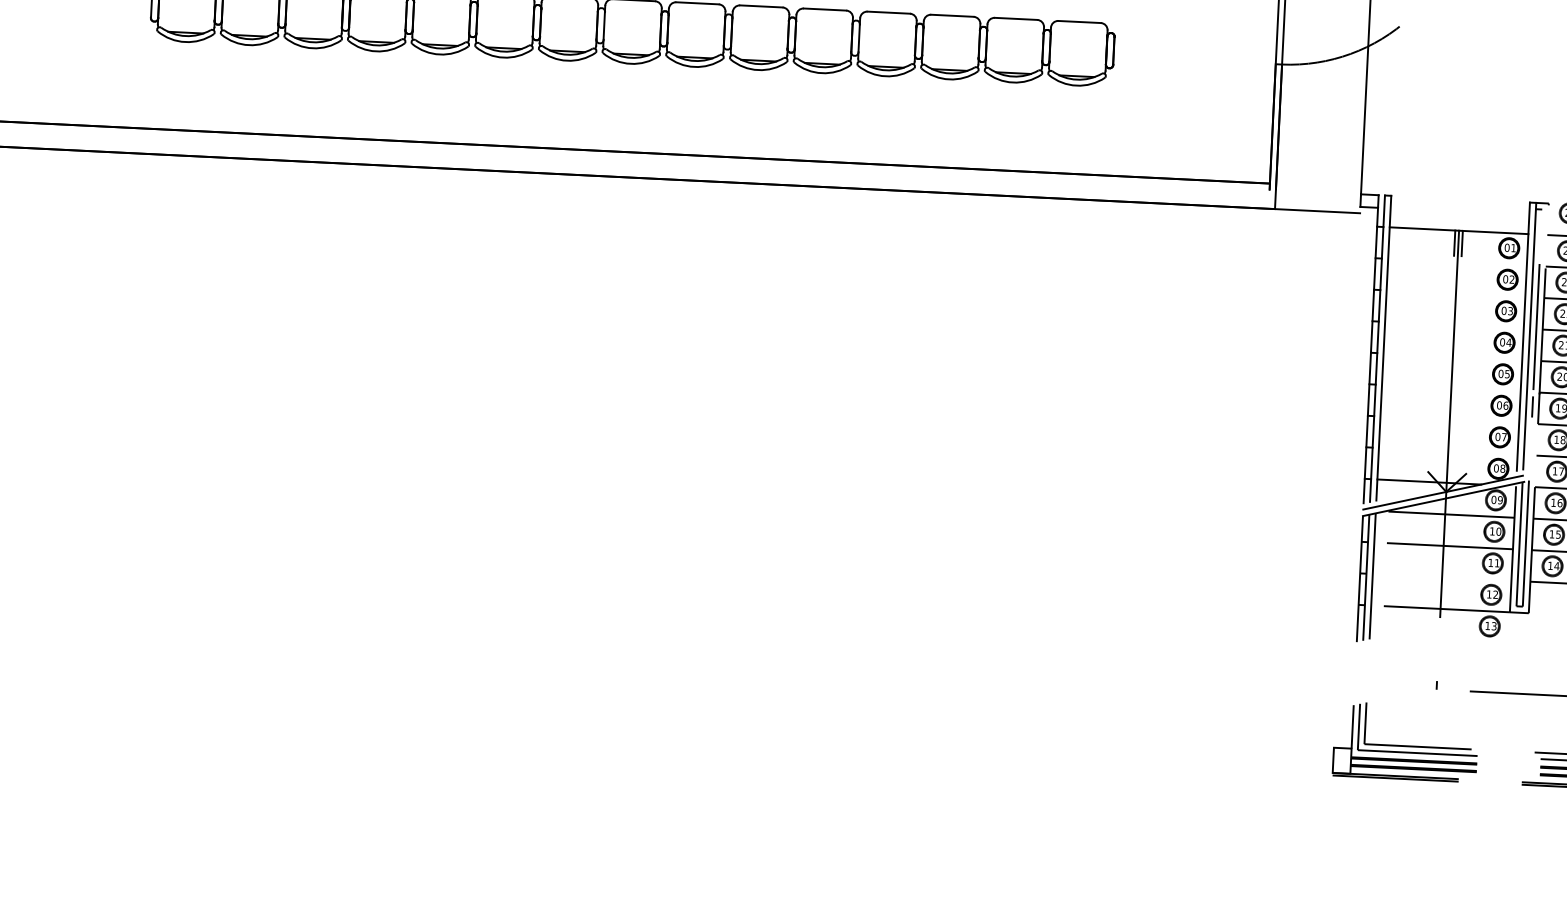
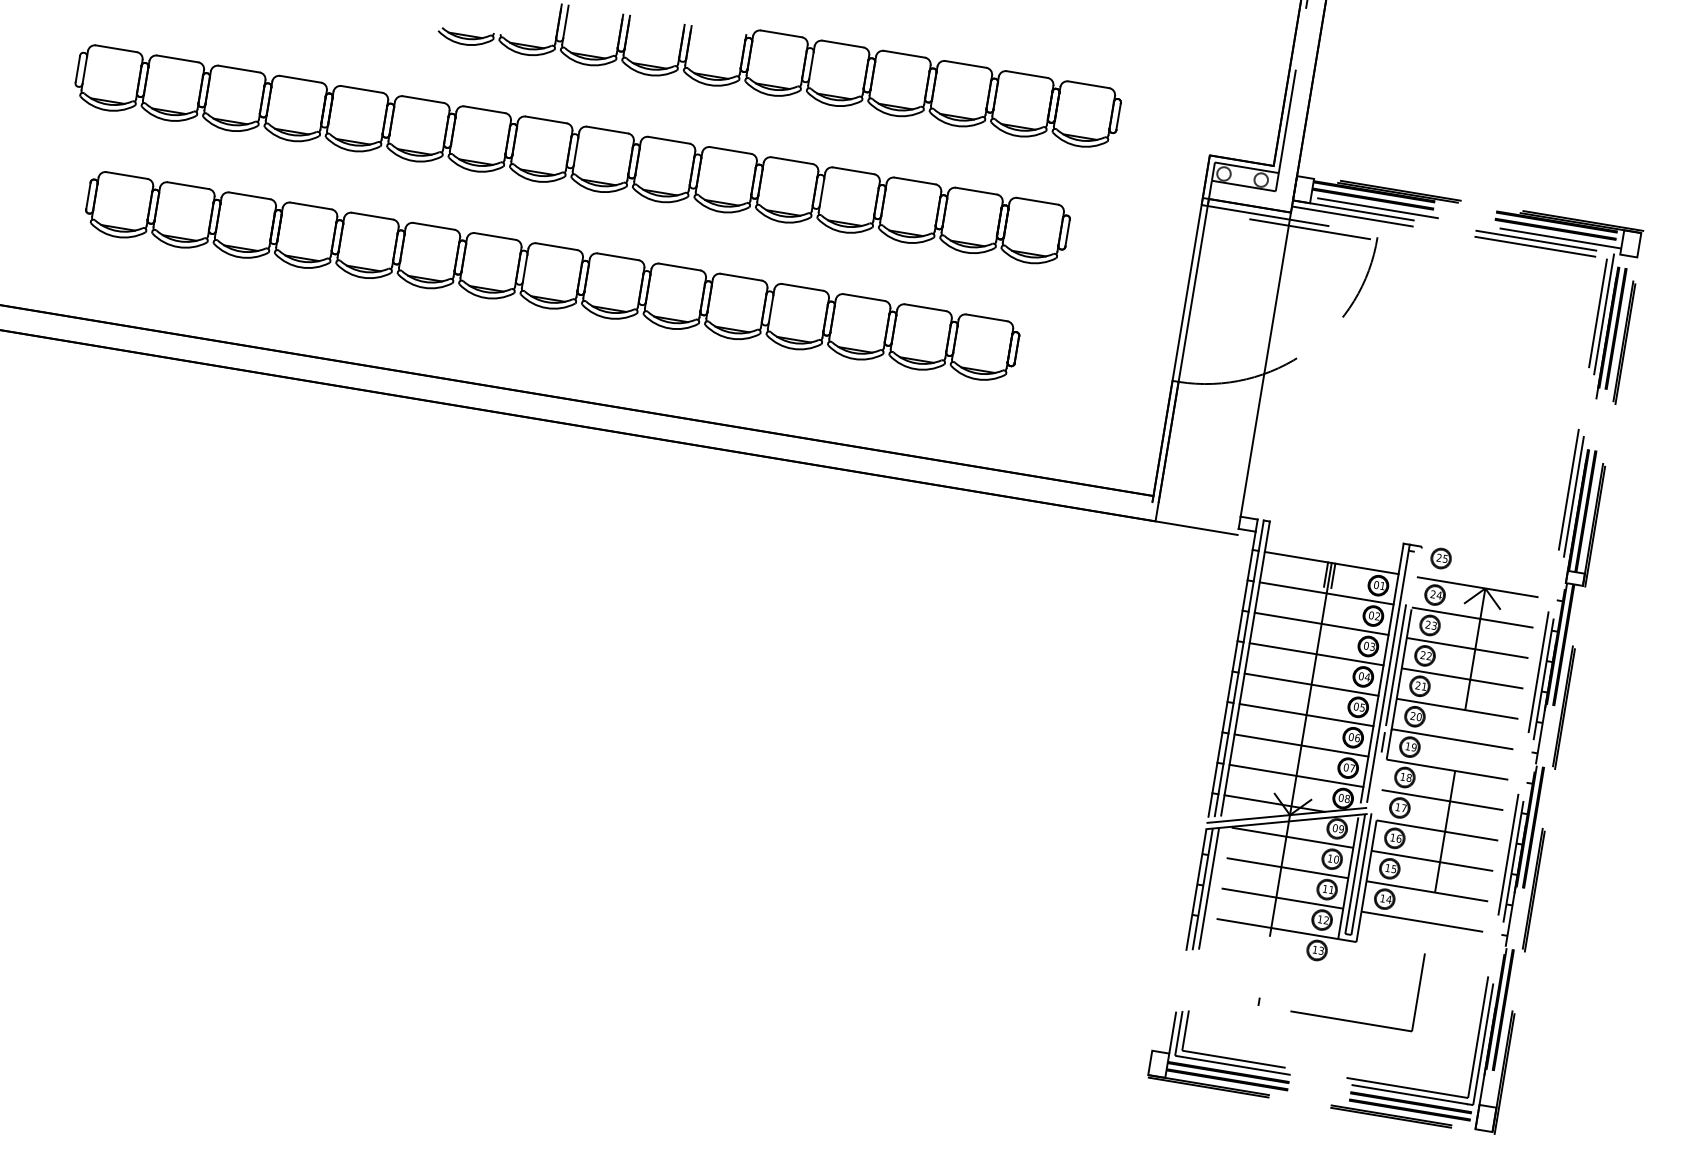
line: (1457, 262) -> (1326, 593), added
line: (1455, 293) -> (1321, 623), added
line: (1454, 325) -> (1316, 654), added
line: (1452, 356) -> (1311, 684), added
line: (1451, 388) -> (1306, 715), added
line: (1449, 419) -> (1301, 745), added
line: (1448, 450) -> (1296, 775), added
line: (1442, 577) -> (1276, 897), added

